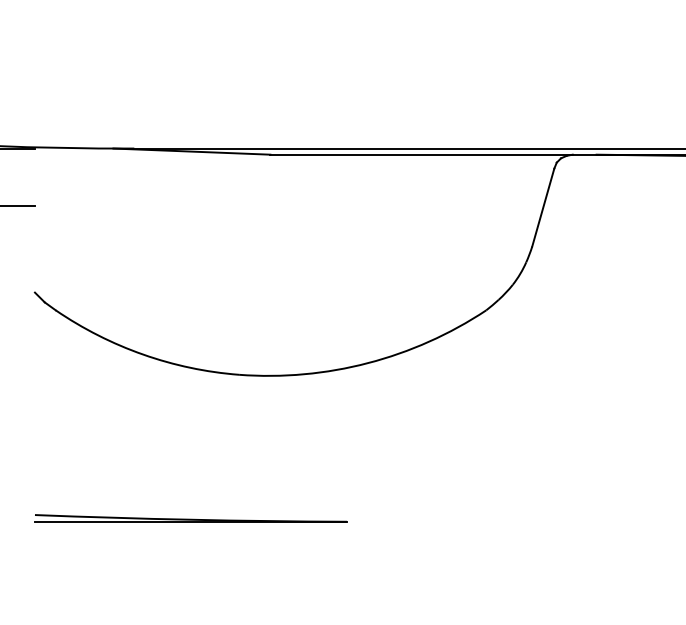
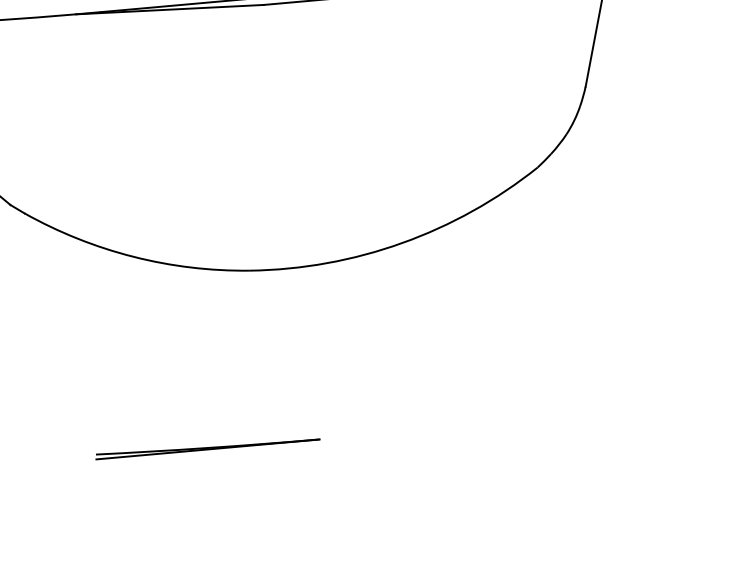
part: (190, 518) -> (207, 447), size x0.6

